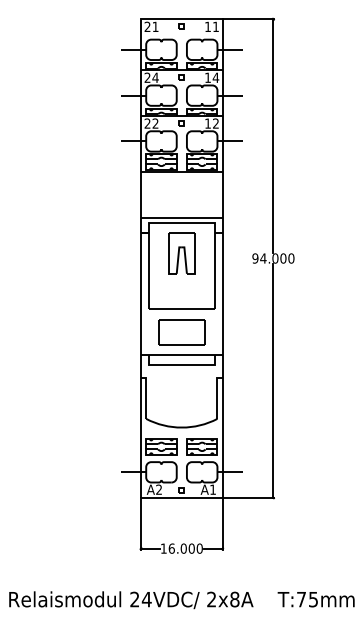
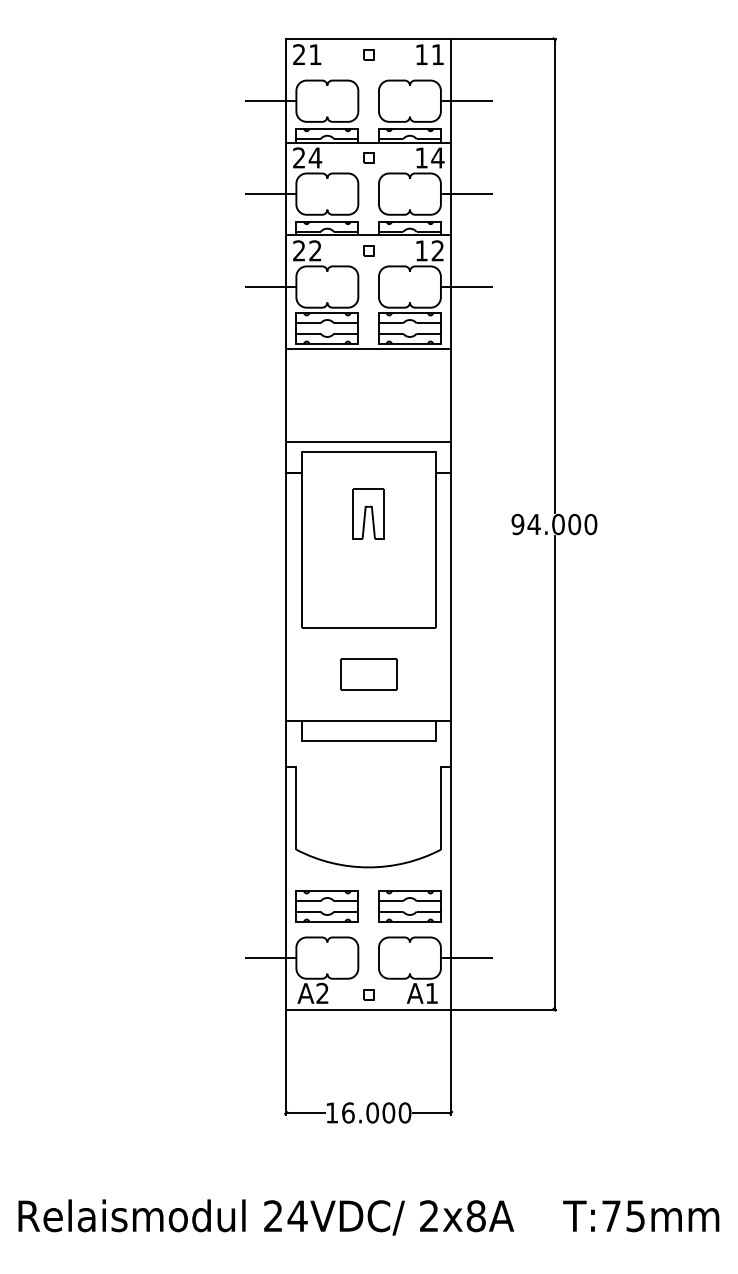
part: (181, 253) -> (367, 514), size x0.6
part: (181, 332) -> (367, 674), size x0.6

